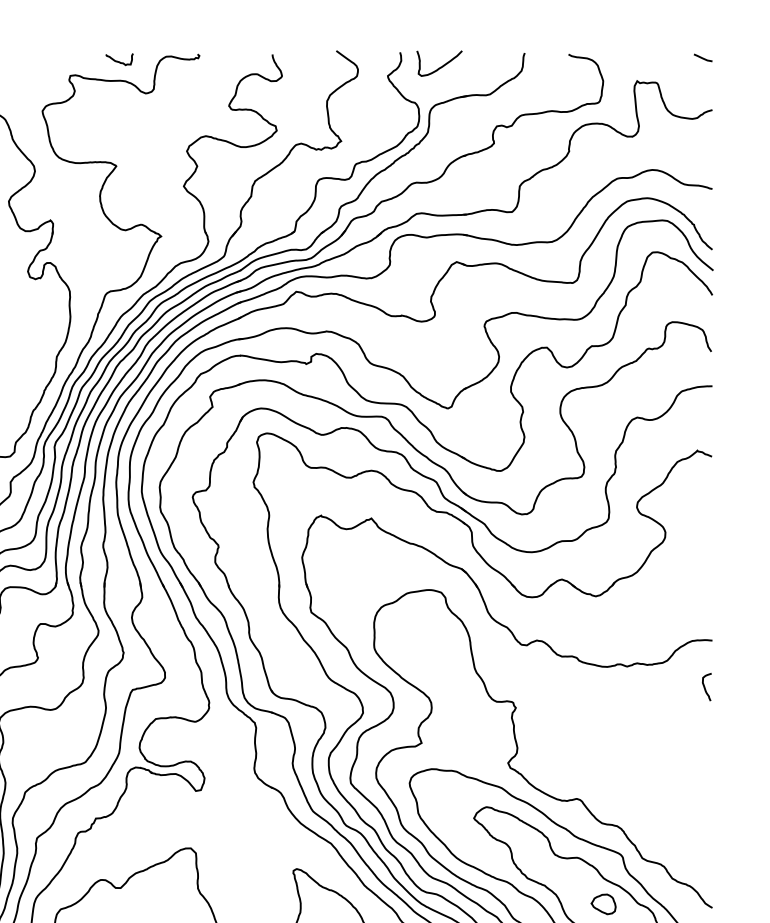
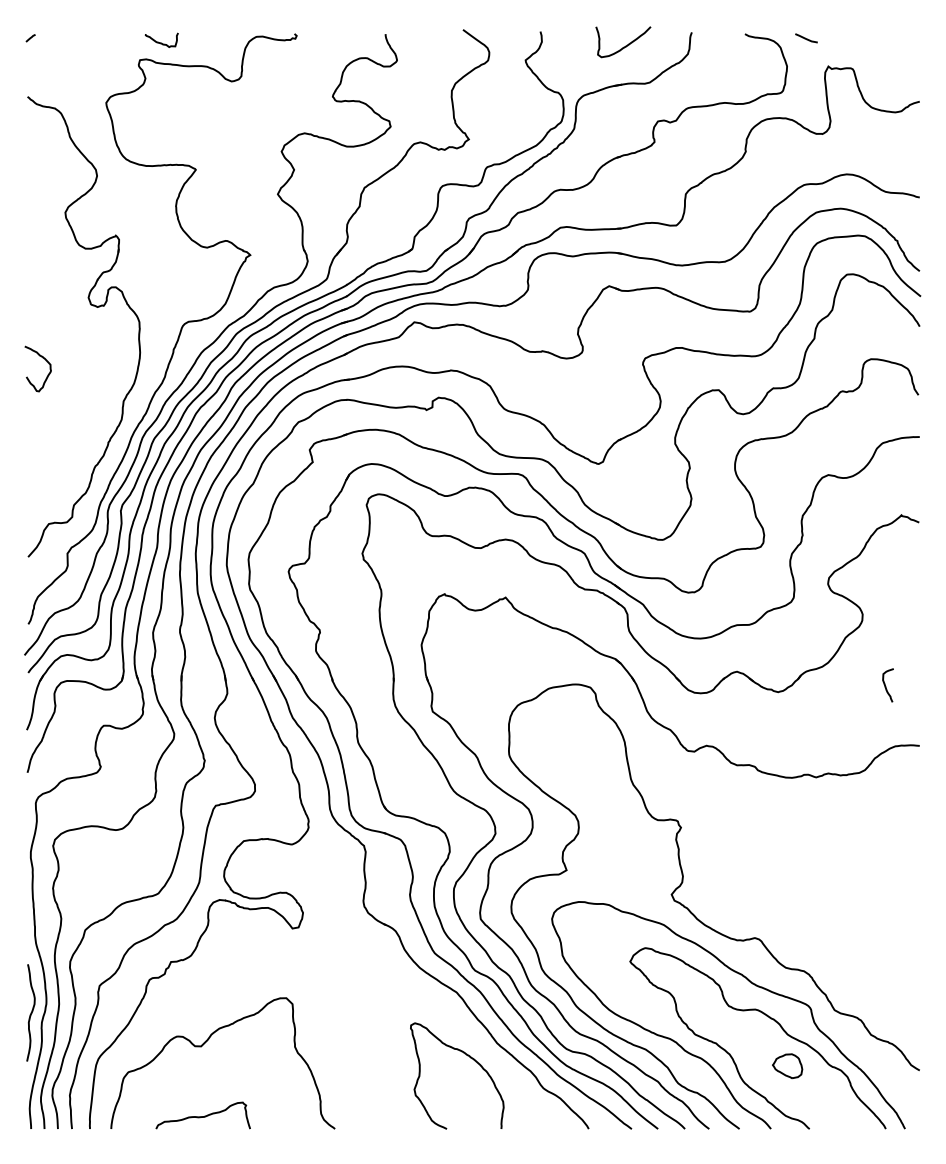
line: (703, 58) -> (806, 38), moved
curve: (119, 61) -> (161, 42), moved
curve: (441, 66) -> (625, 45), moved
curve: (705, 688) -> (886, 686), moved

